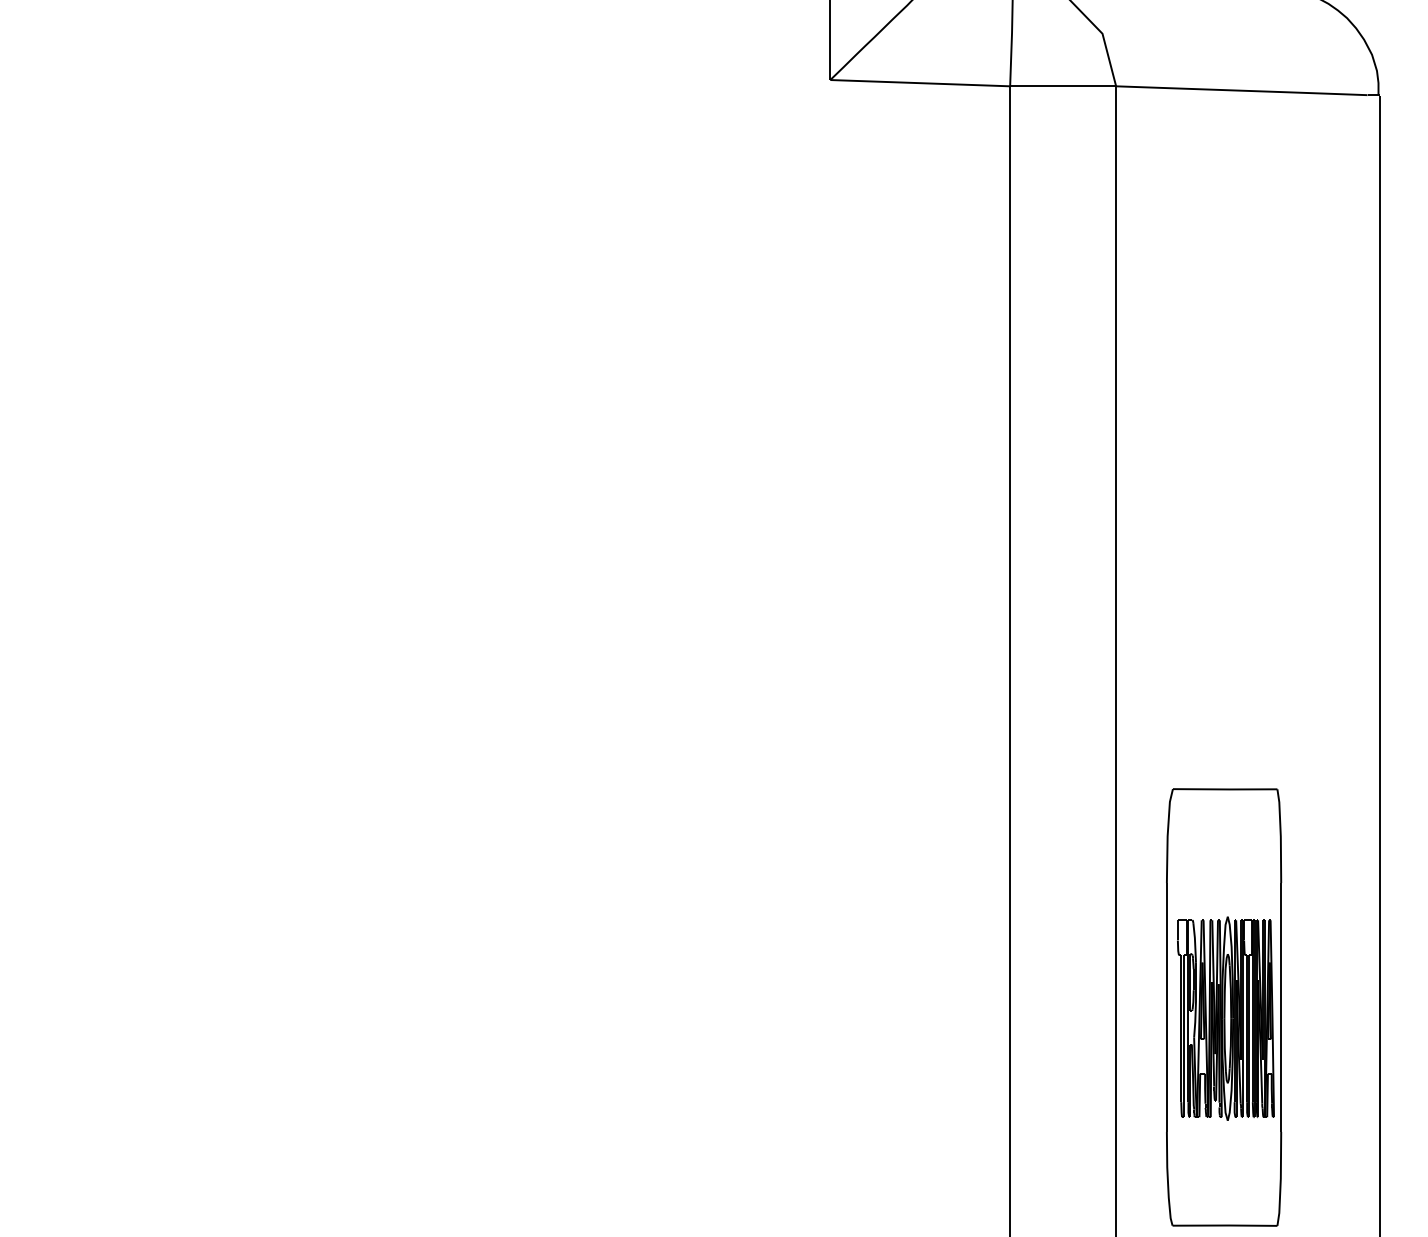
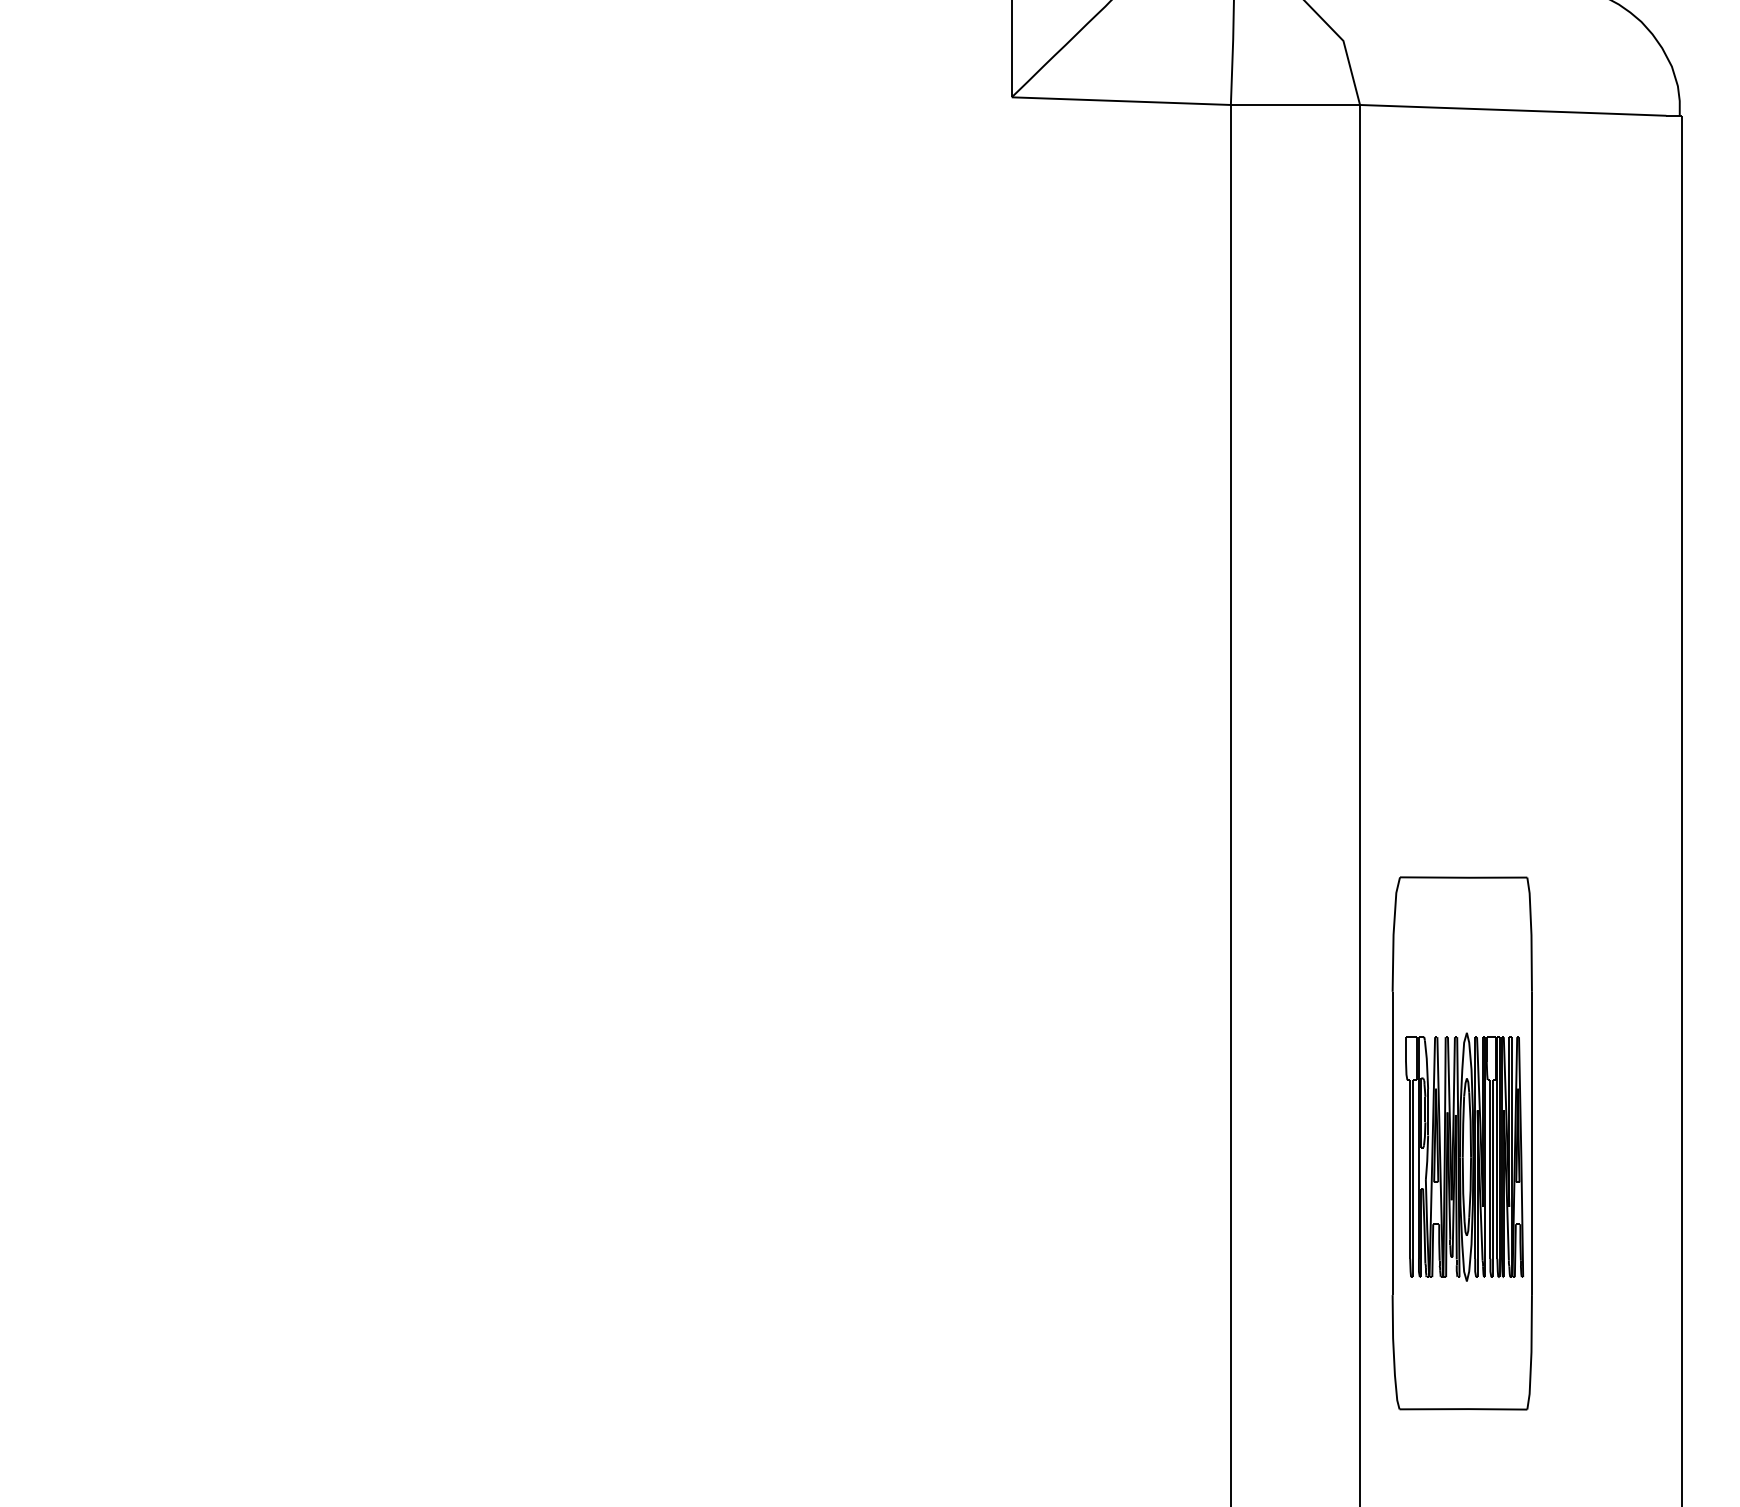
part: (1224, 1007) -> (1462, 1143), moved

